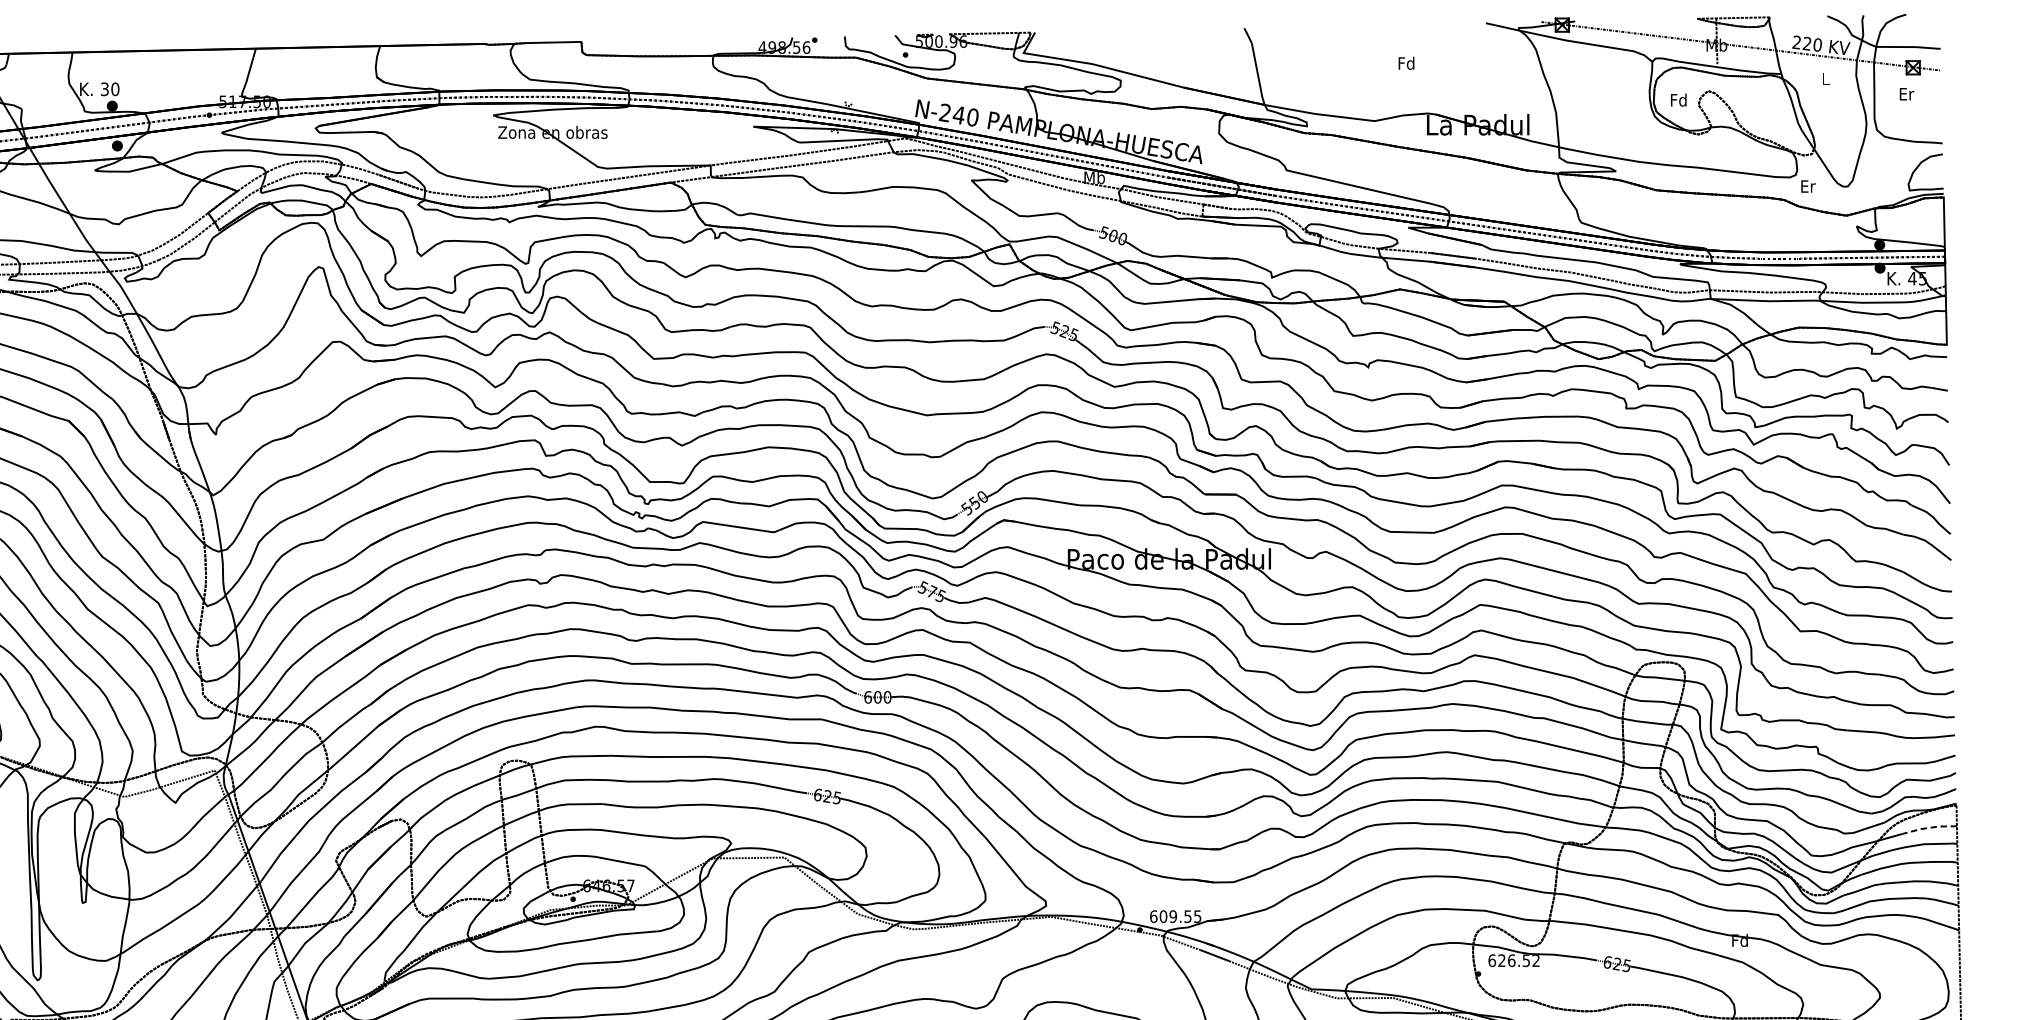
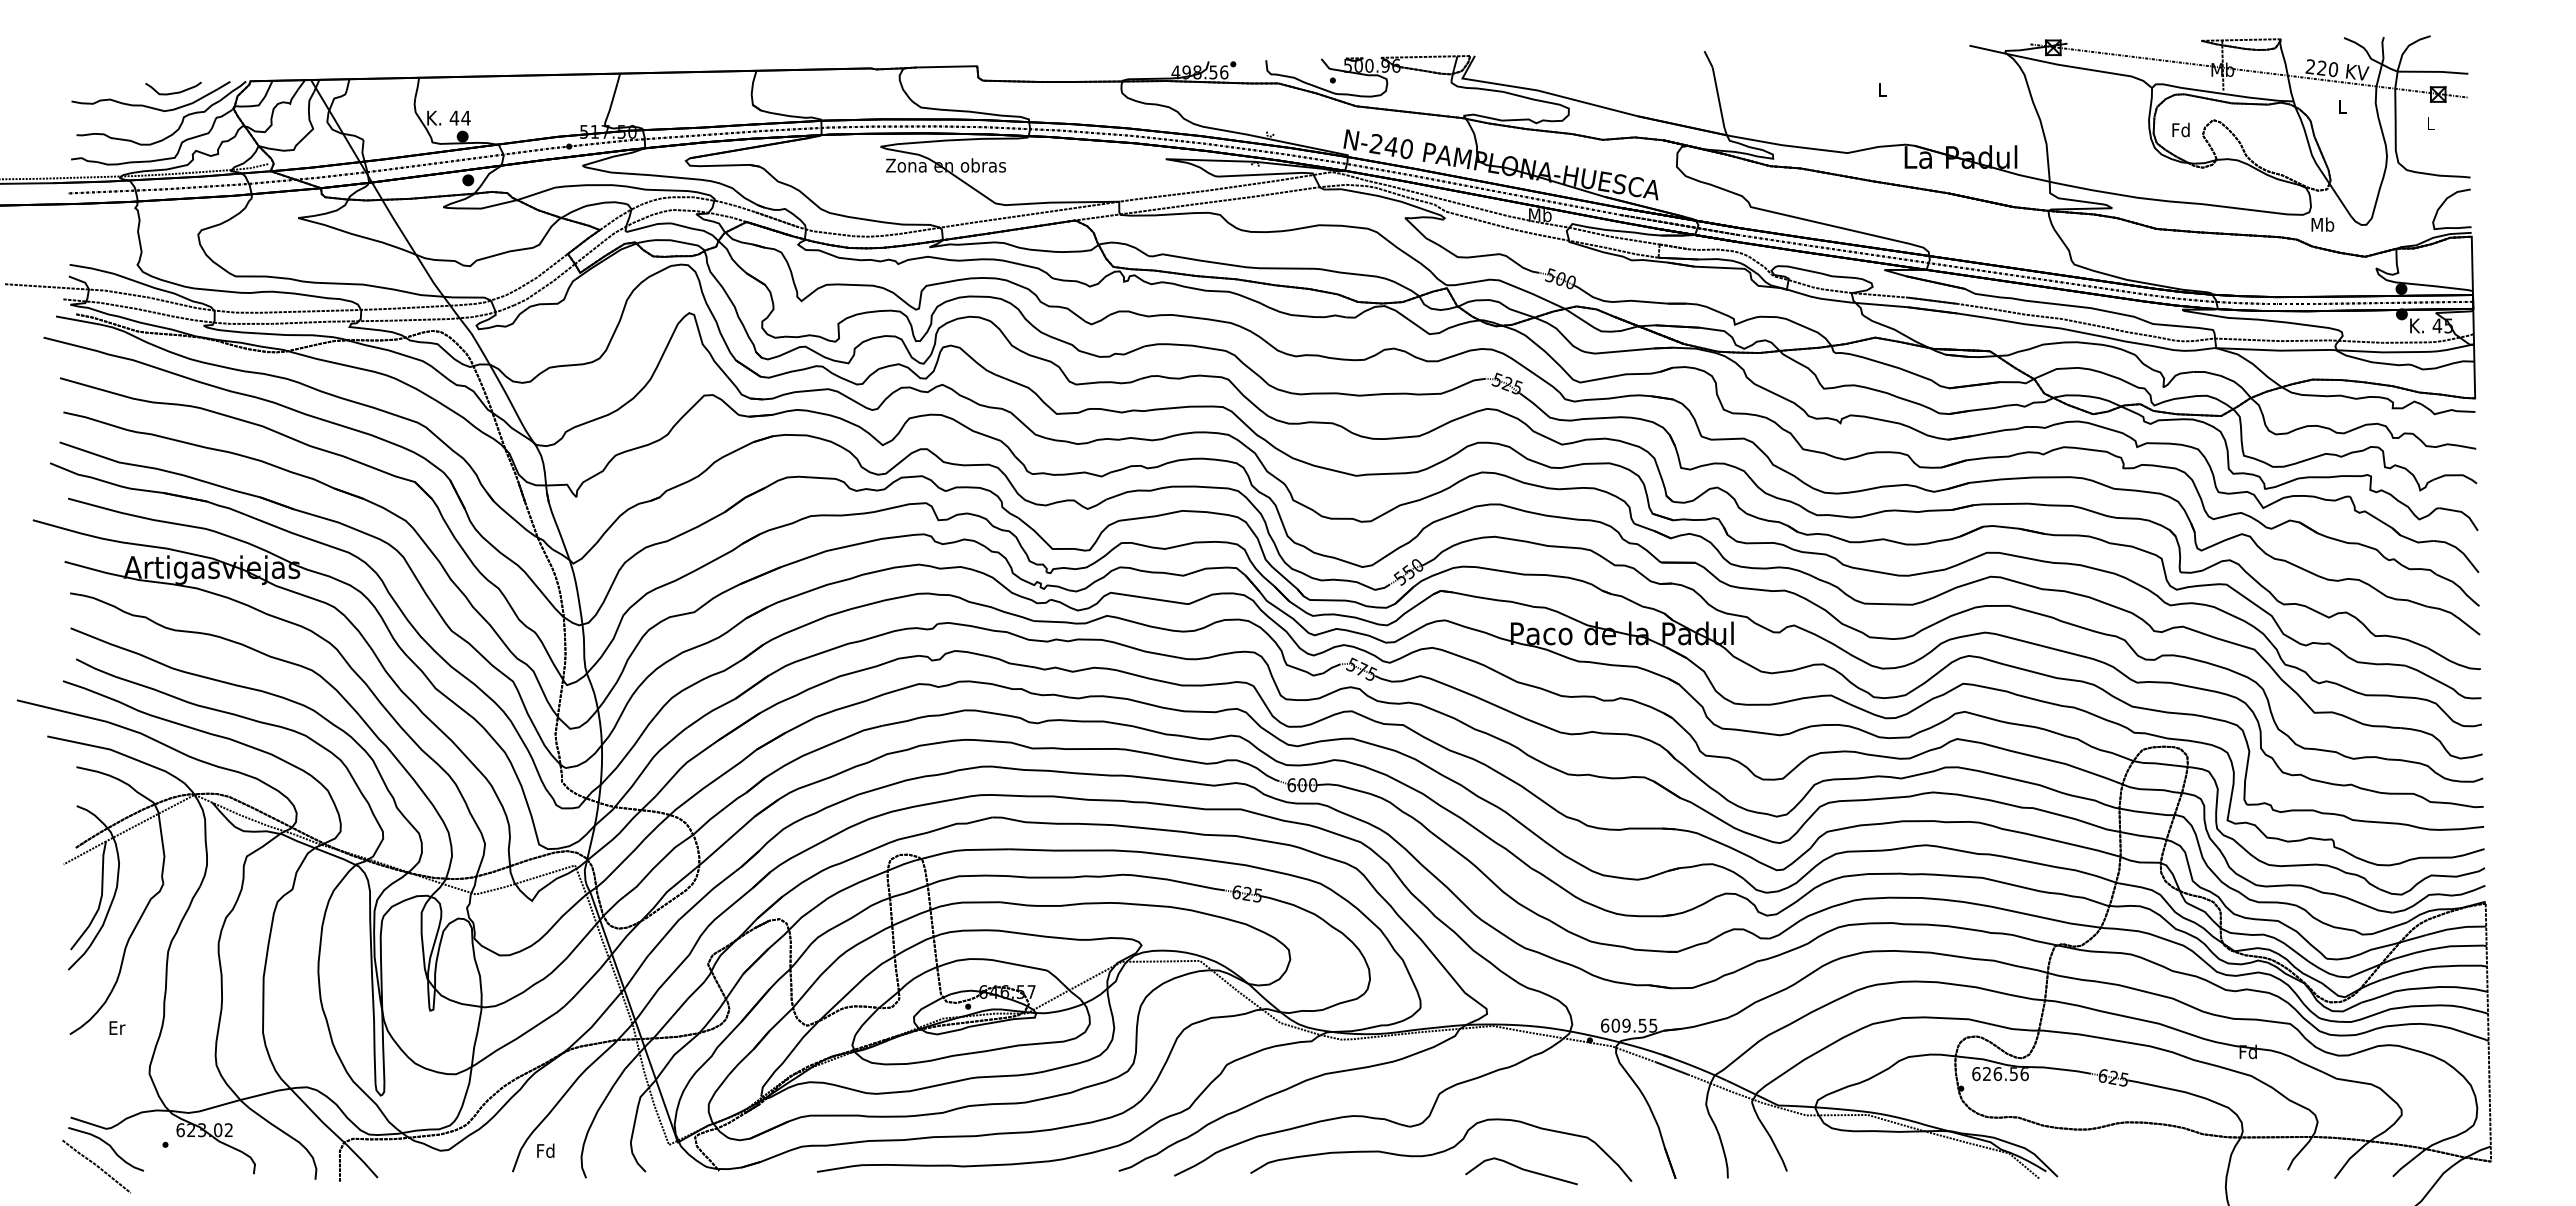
text: (1405, 63) -> (1881, 89), Fd -> L
text: (109, 88) -> (459, 117), 30 -> 44
text: (1907, 94) -> (2431, 123), Er -> L
text: (1807, 186) -> (2322, 224), Er -> Mb
line: (1929, 828) -> (2456, 928), dashed -> solid
text: (1536, 961) -> (2024, 1074), 626.52 -> 626.56

